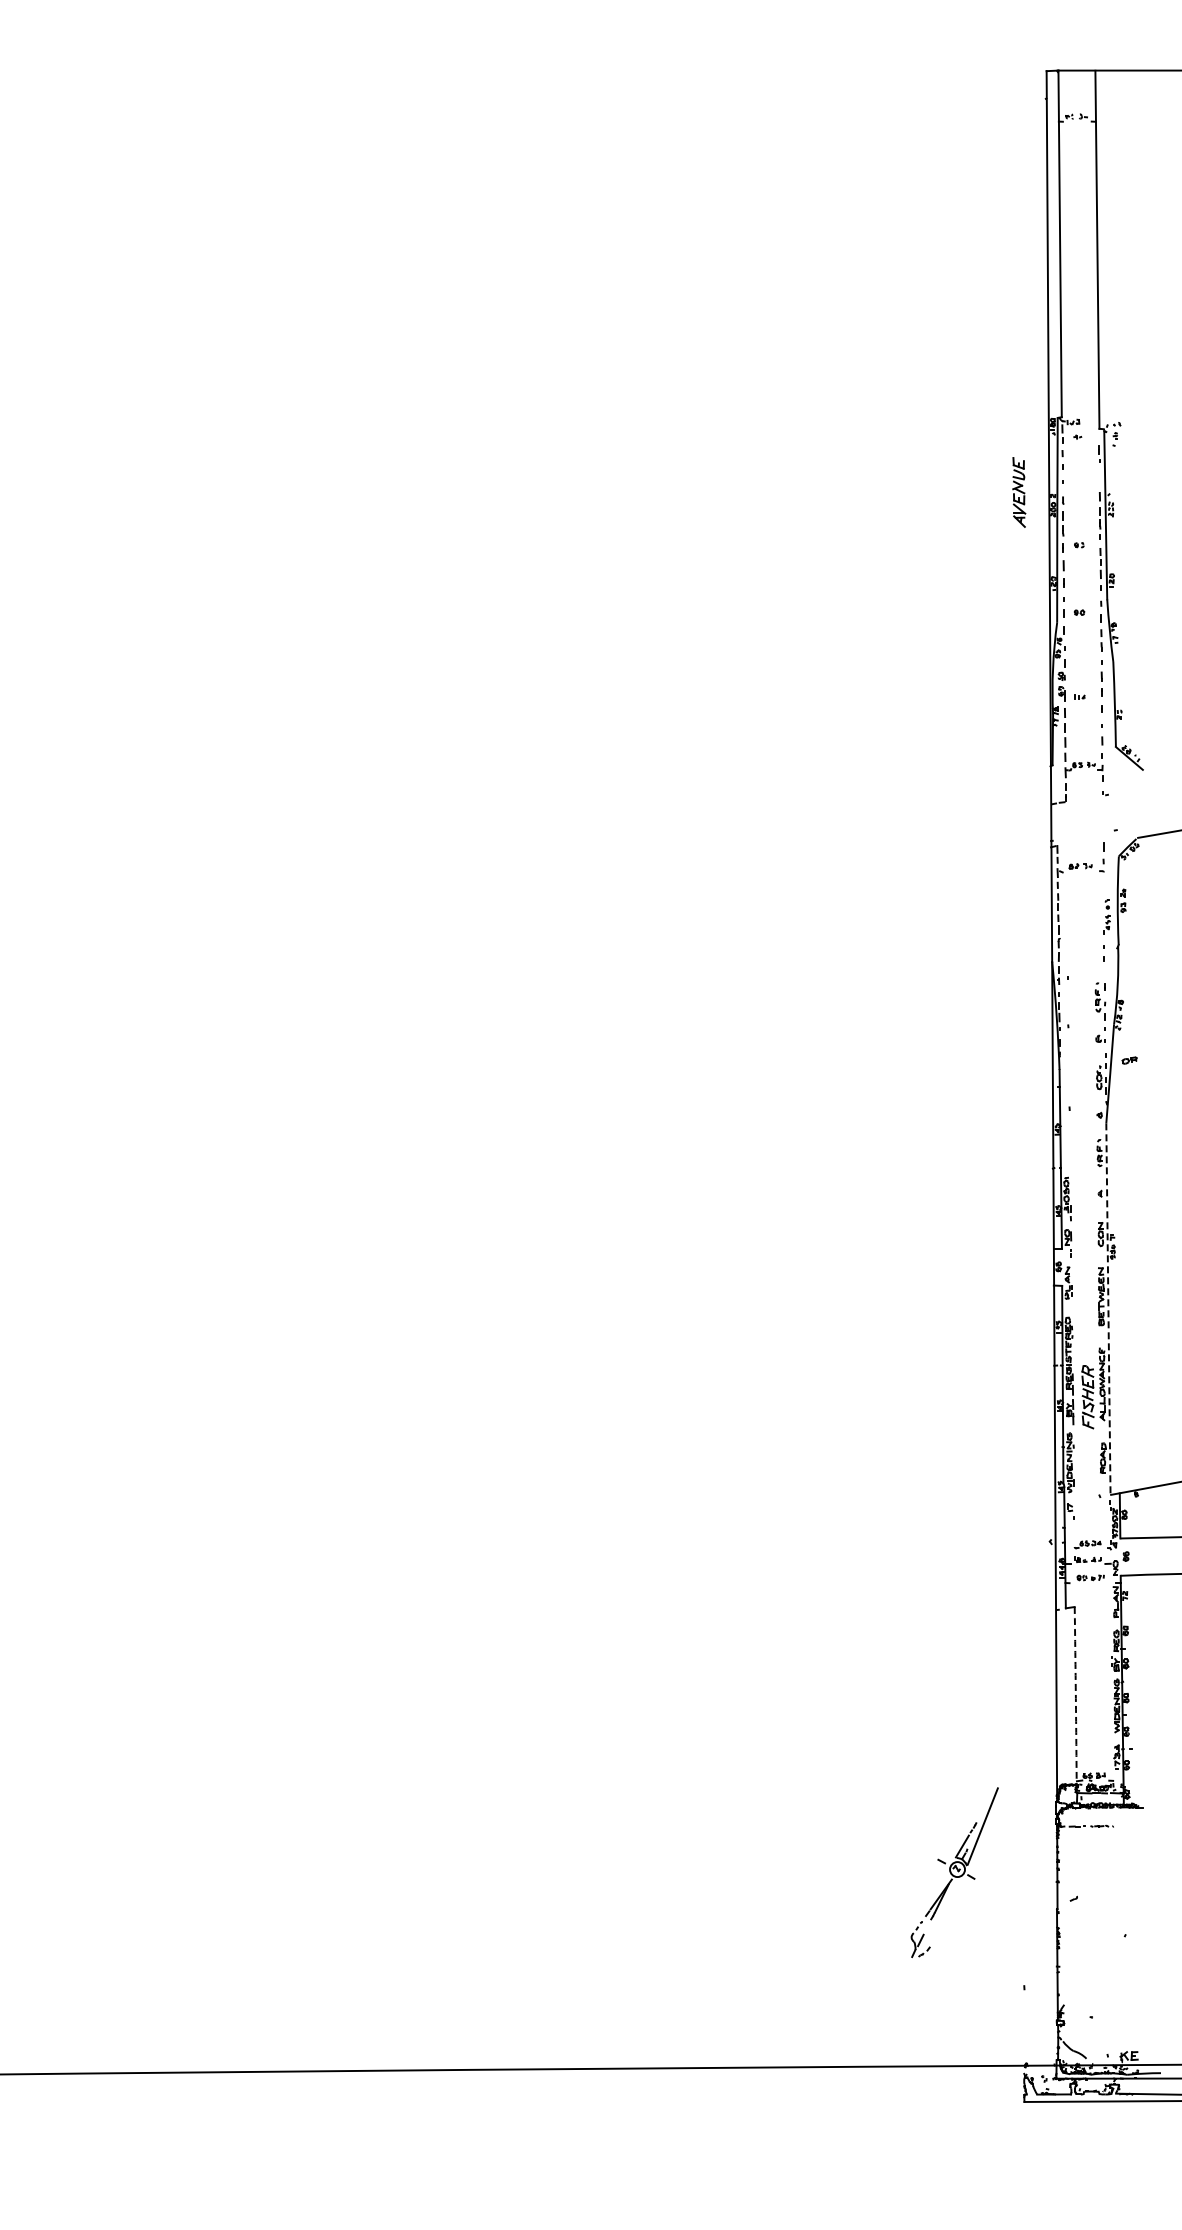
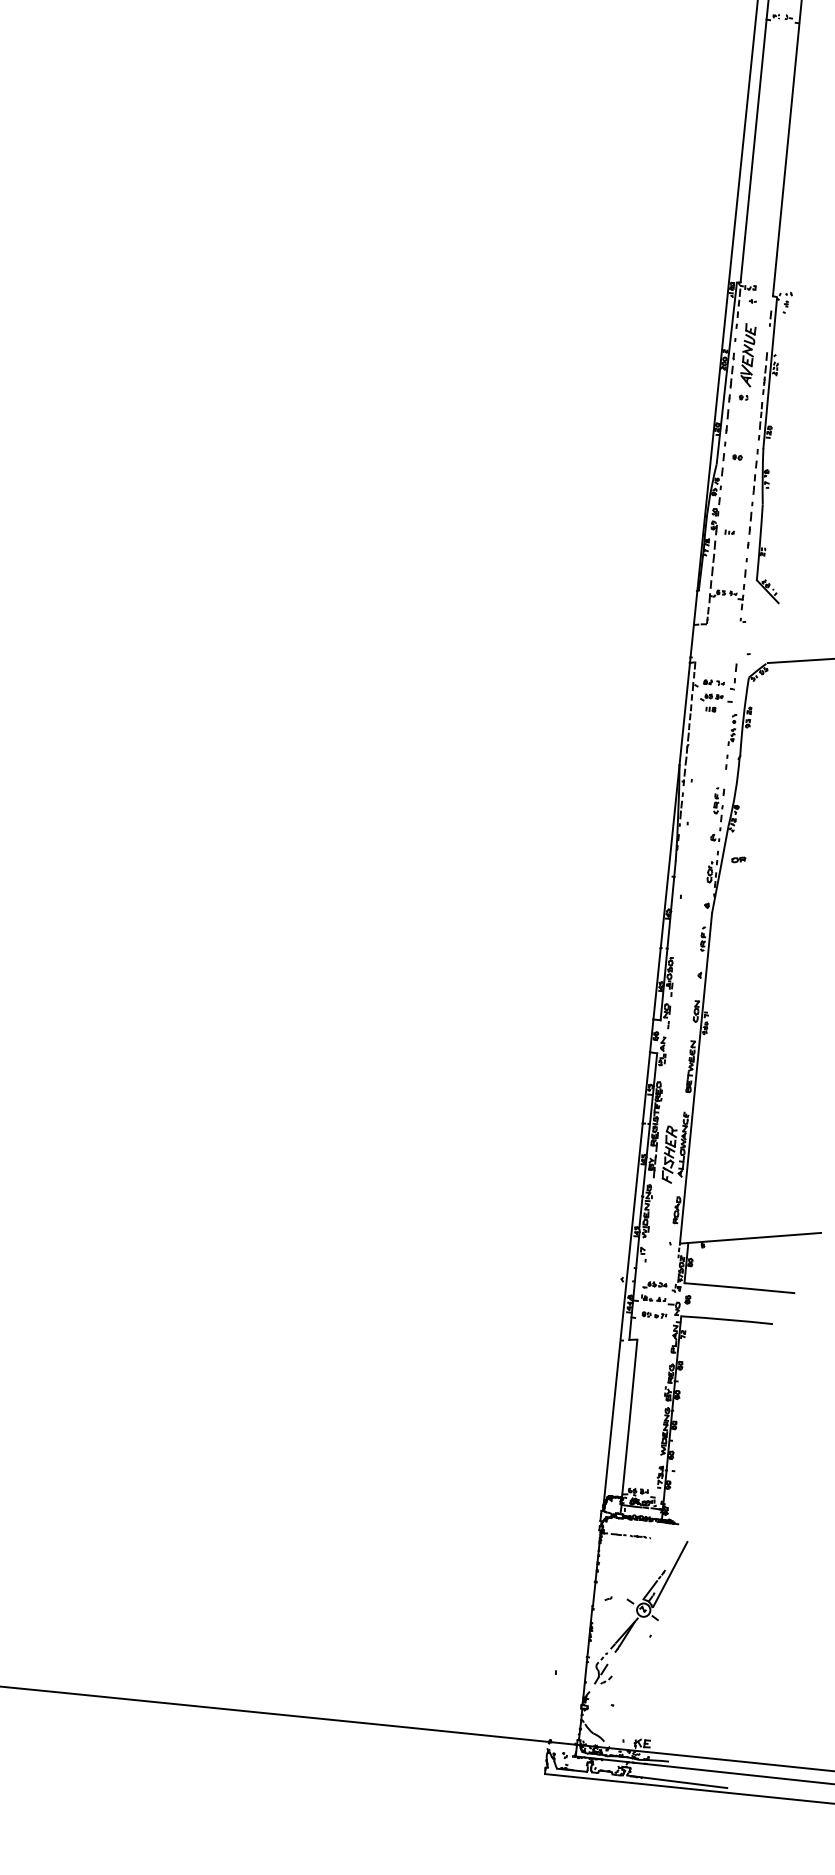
part: (1019, 492) -> (748, 355), moved
part: (1085, 888) -> (716, 702), added
line: (1108, 1309) -> (696, 1078), dashed -> solid
arc: (1075, 1698) -> (629, 1420), dashed -> solid
part: (954, 1872) -> (640, 1612), moved

